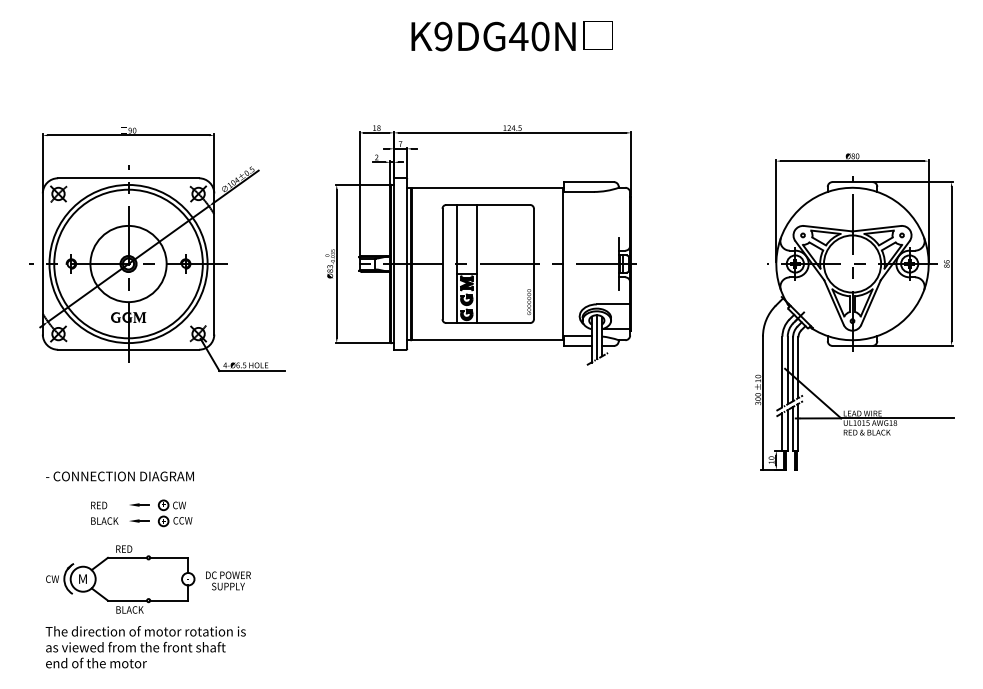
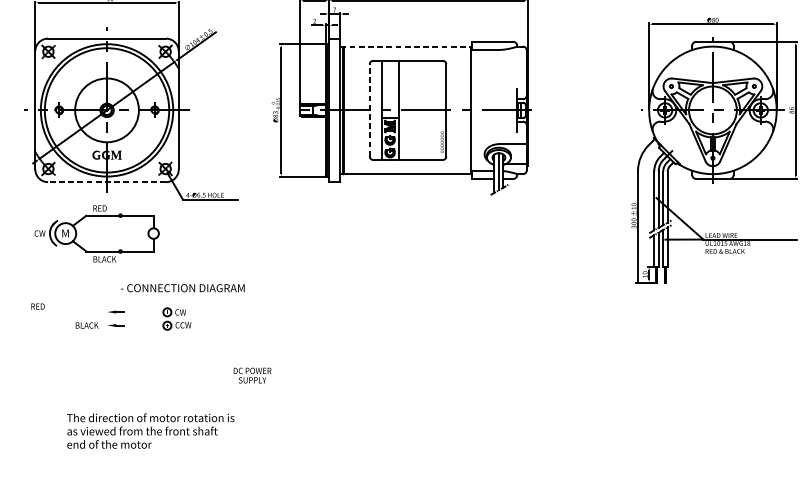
line: (485, 187) -> (405, 46), solid -> dashed
line: (442, 263) -> (369, 109), solid -> dashed
line: (128, 349) -> (107, 181), solid -> dashed
text: (119, 476) -> (182, 288), moved
text: (99, 505) -> (38, 306), moved
part: (174, 513) -> (176, 319), moved
part: (120, 579) -> (96, 233), moved
text: (228, 580) -> (252, 375), moved
text: (145, 647) -> (150, 431), moved

